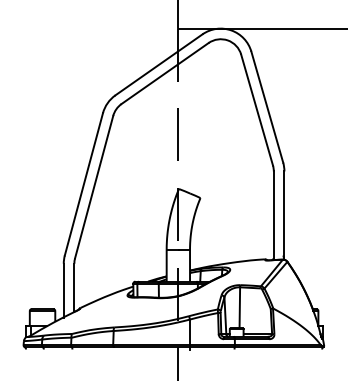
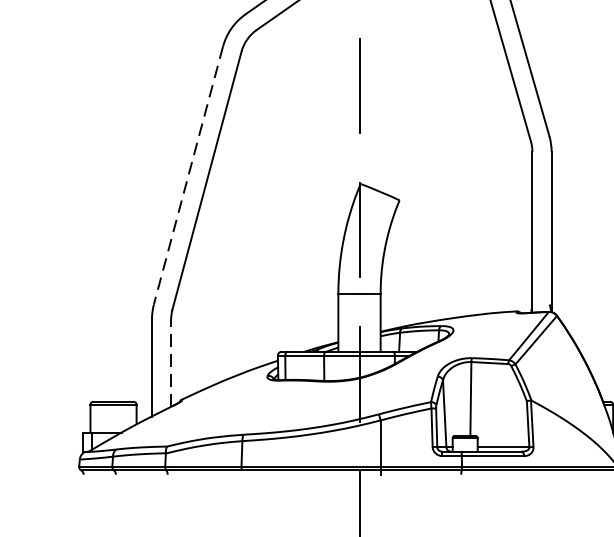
line: (83, 184) -> (187, 175), solid -> dashed
line: (74, 287) -> (171, 362), solid -> dashed

